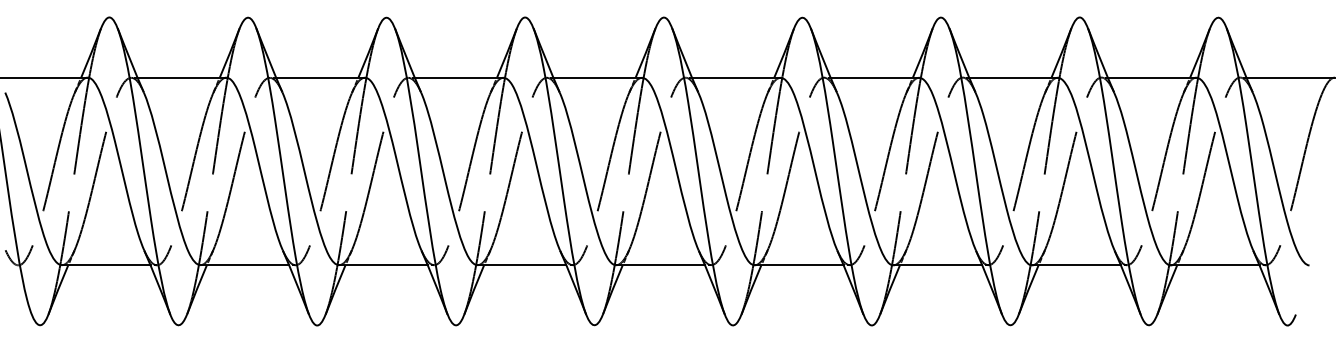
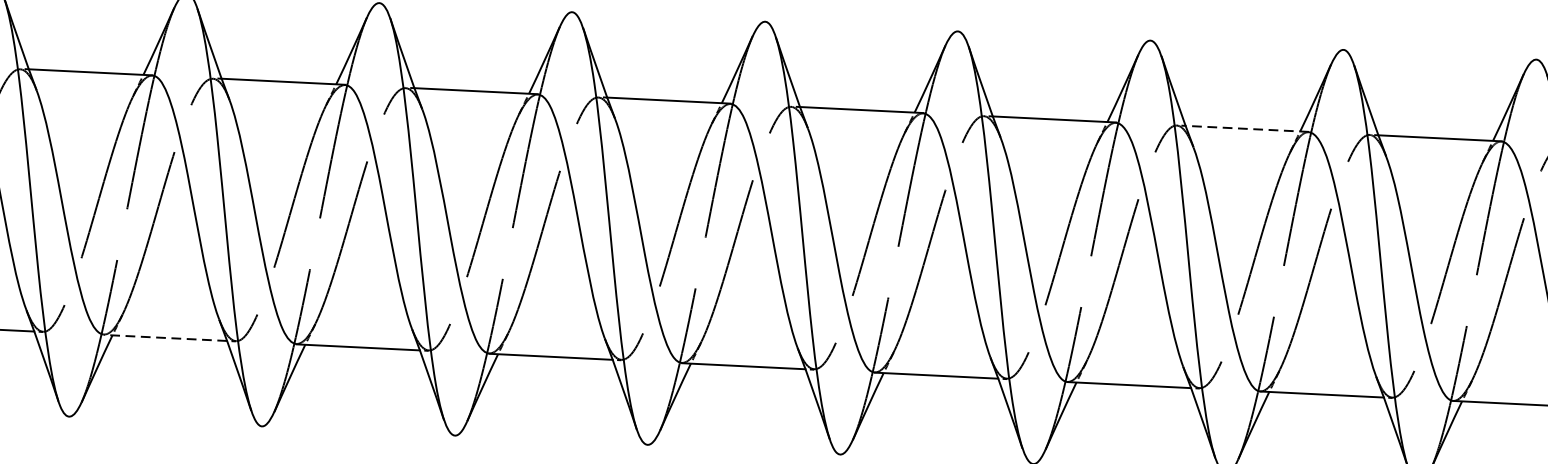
line: (1013, 77) -> (1247, 128), solid -> dashed
line: (244, 265) -> (164, 338), solid -> dashed

